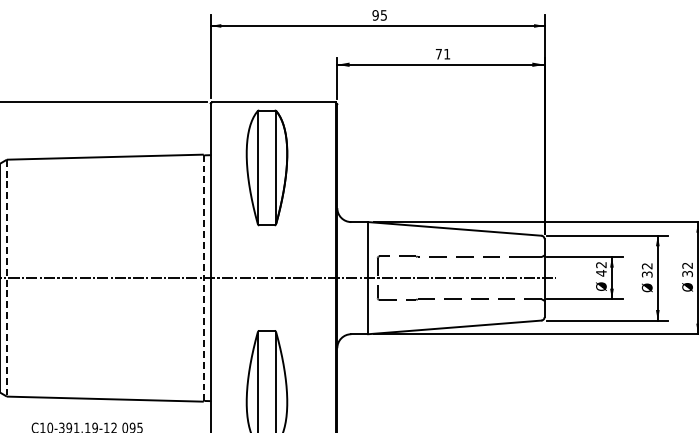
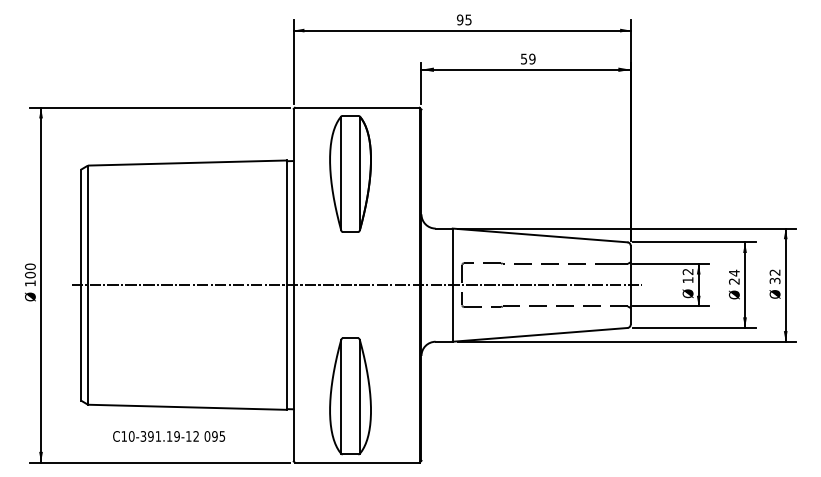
text: (443, 53) -> (528, 58), 71 -> 59
text: (647, 269) -> (734, 276), 32 -> 24
text: (600, 272) -> (687, 279), 42 -> 12
line: (7, 278) -> (88, 285), dashed -> solid
line: (203, 278) -> (286, 285), dashed -> solid

